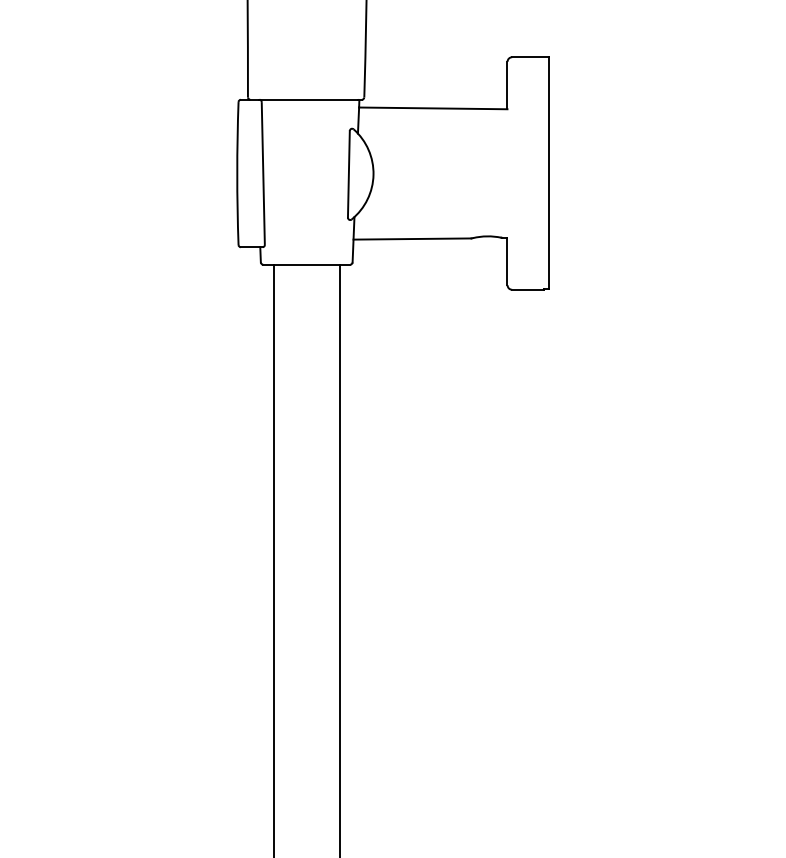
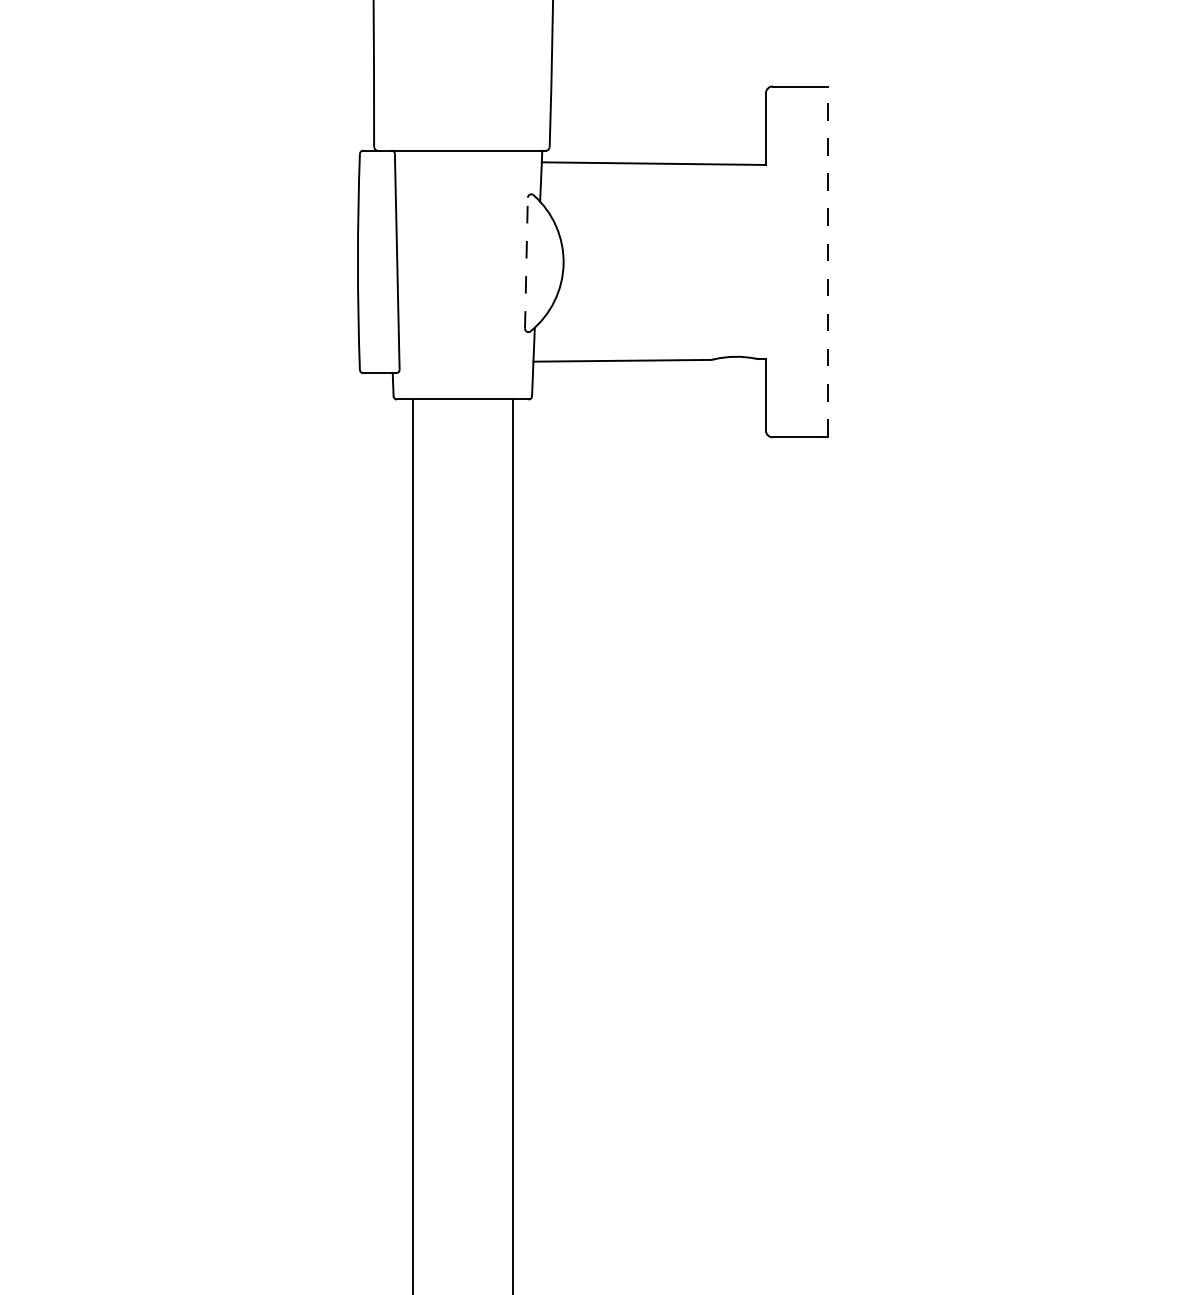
line: (348, 173) -> (525, 261), solid -> dashed
line: (548, 173) -> (827, 261), solid -> dashed

